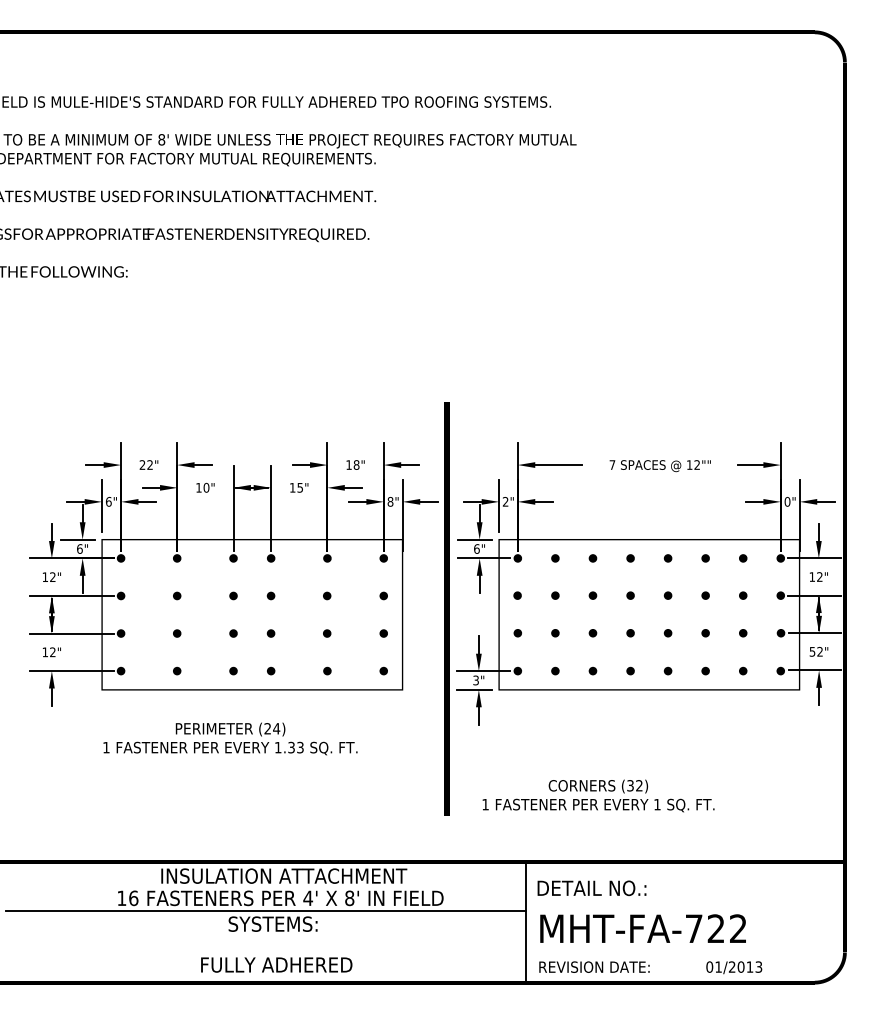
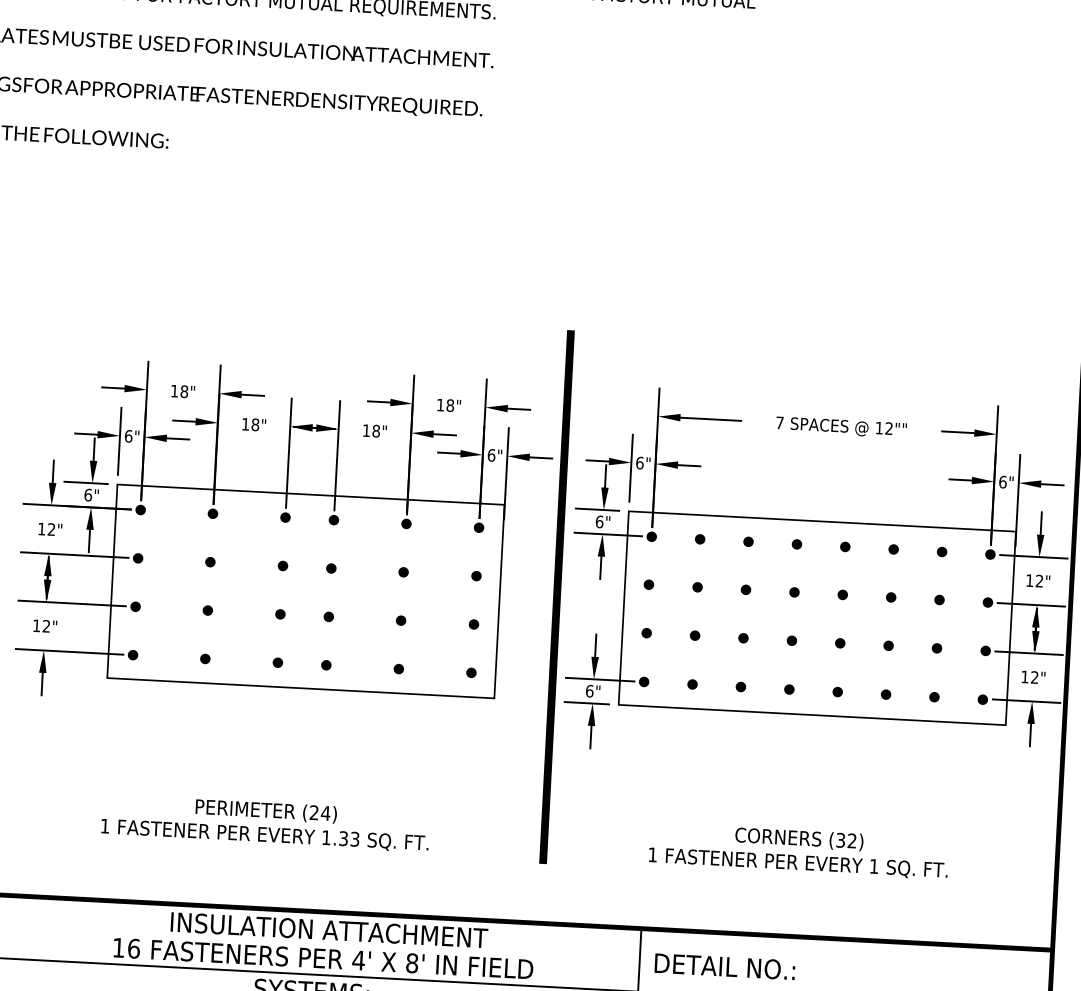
text: (146, 464) -> (179, 390), 22" -> 18"
text: (206, 487) -> (255, 424), 10" -> 18"
text: (300, 487) -> (376, 430), 15" -> 18"
text: (390, 501) -> (491, 454), 8" -> 6"
text: (505, 501) -> (639, 462), 2" -> 6"
text: (787, 501) -> (1002, 481), 0" -> 6"
text: (812, 651) -> (1025, 676), 52" -> 12"
text: (476, 680) -> (590, 691), 3" -> 6"
text: (230, 738) -> (265, 822), moved
text: (598, 795) -> (798, 850), moved

